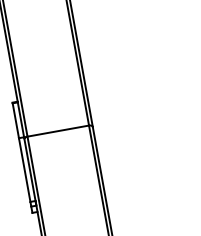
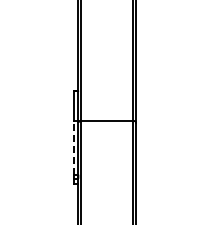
line: (24, 169) -> (73, 147), solid -> dashed

